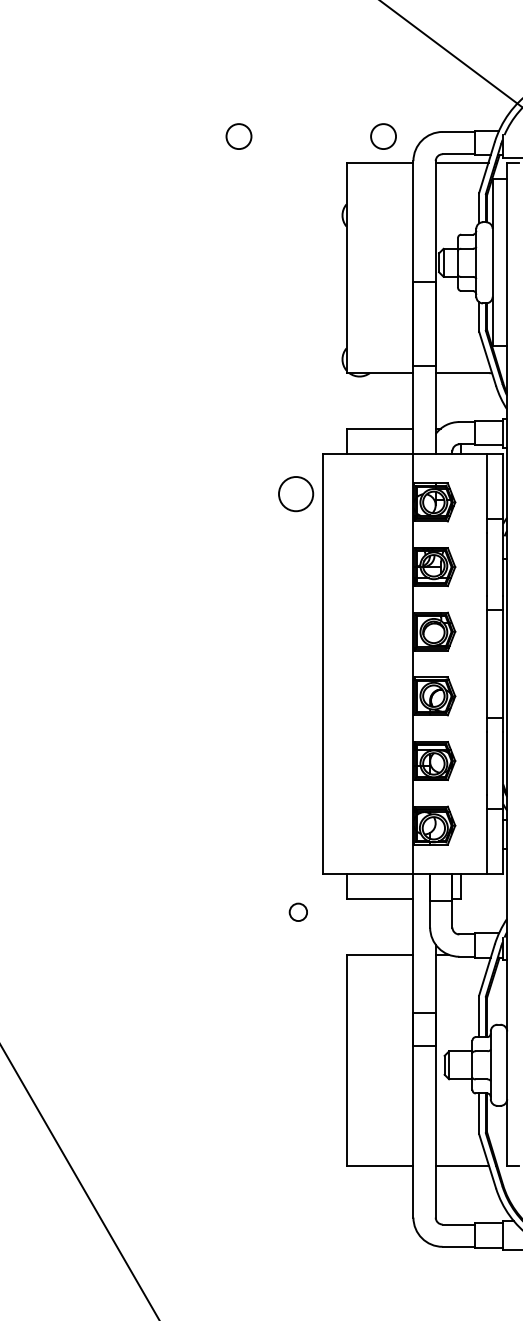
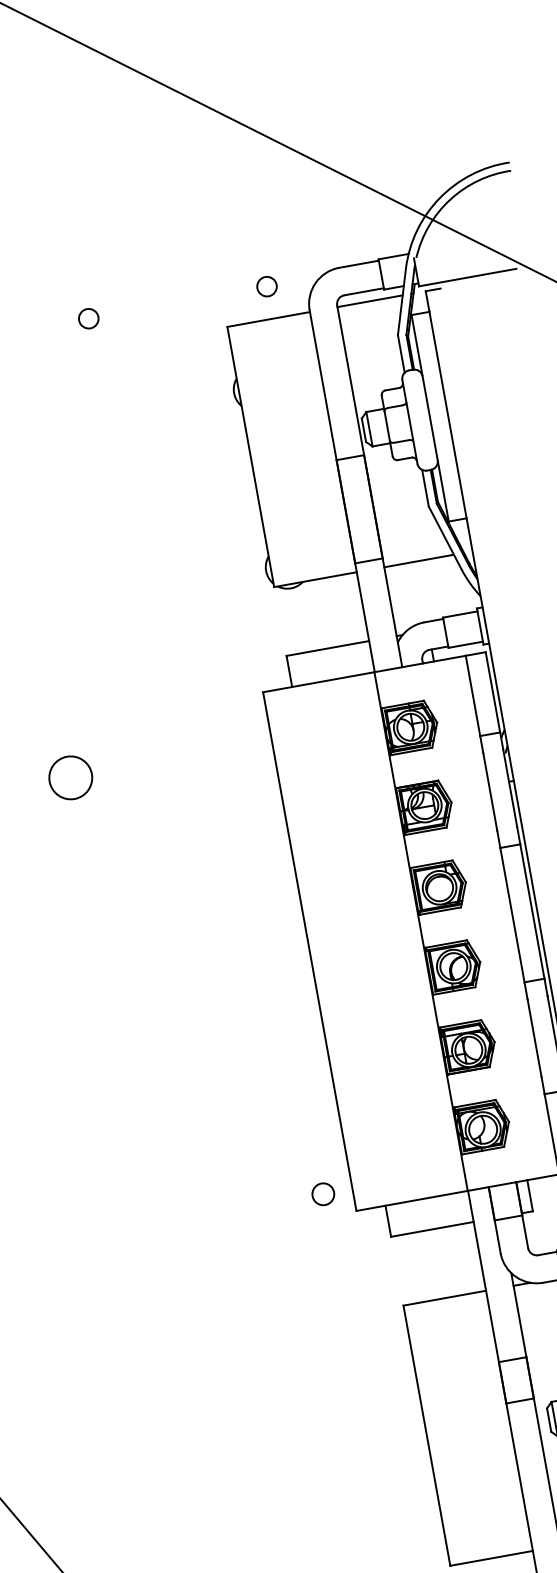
circle: (238, 136) -> (88, 318), size x0.62
circle: (382, 136) -> (265, 286), size x0.62
circle: (296, 494) -> (71, 778), moved
circle: (297, 911) -> (322, 1193), moved

